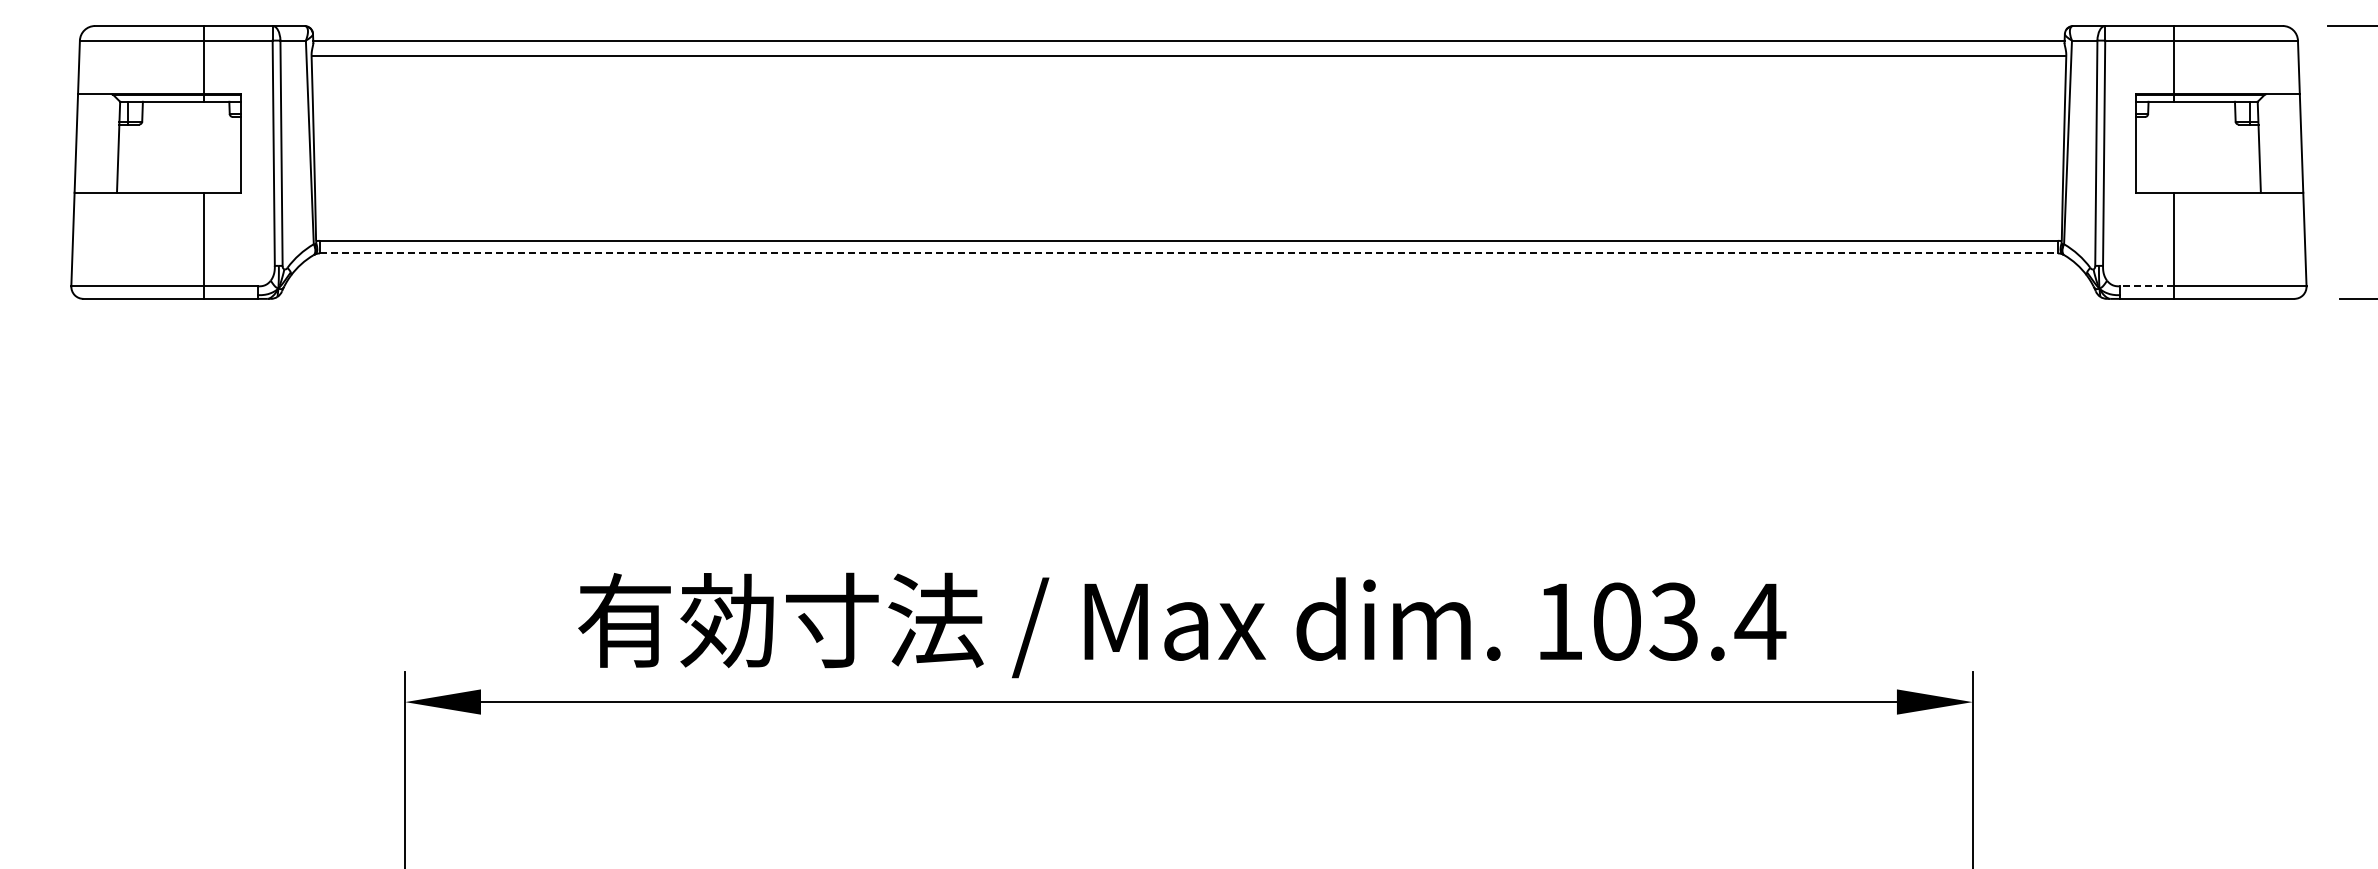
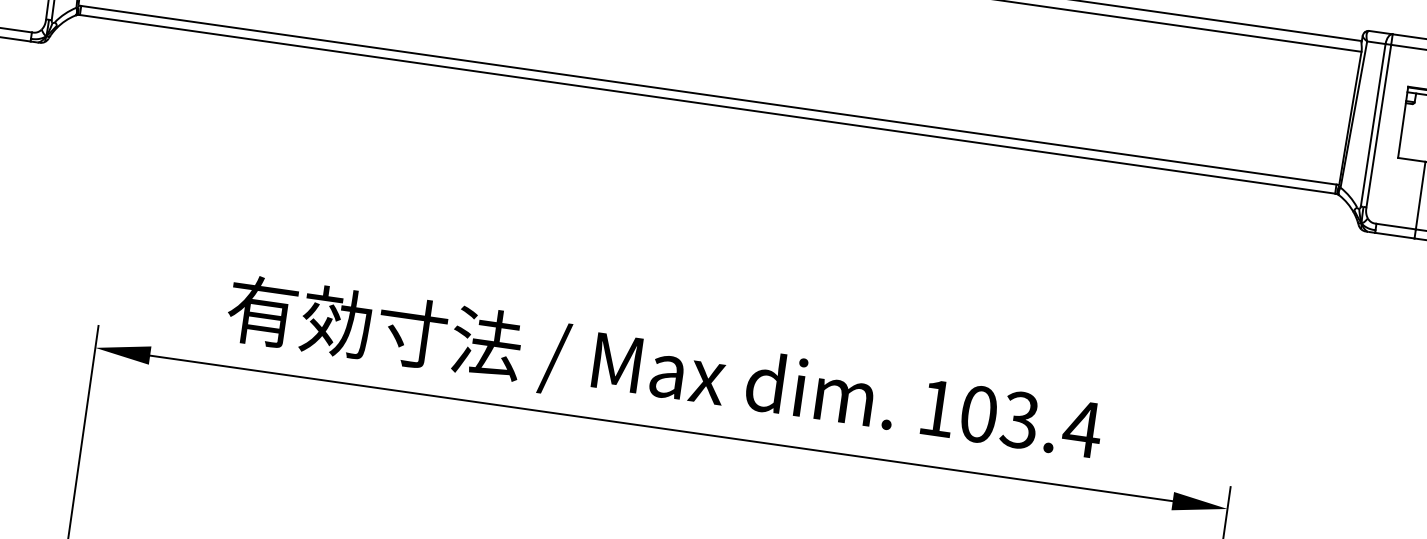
line: (1189, 253) -> (707, 104), dashed -> solid
line: (2146, 286) -> (1395, 226), dashed -> solid

